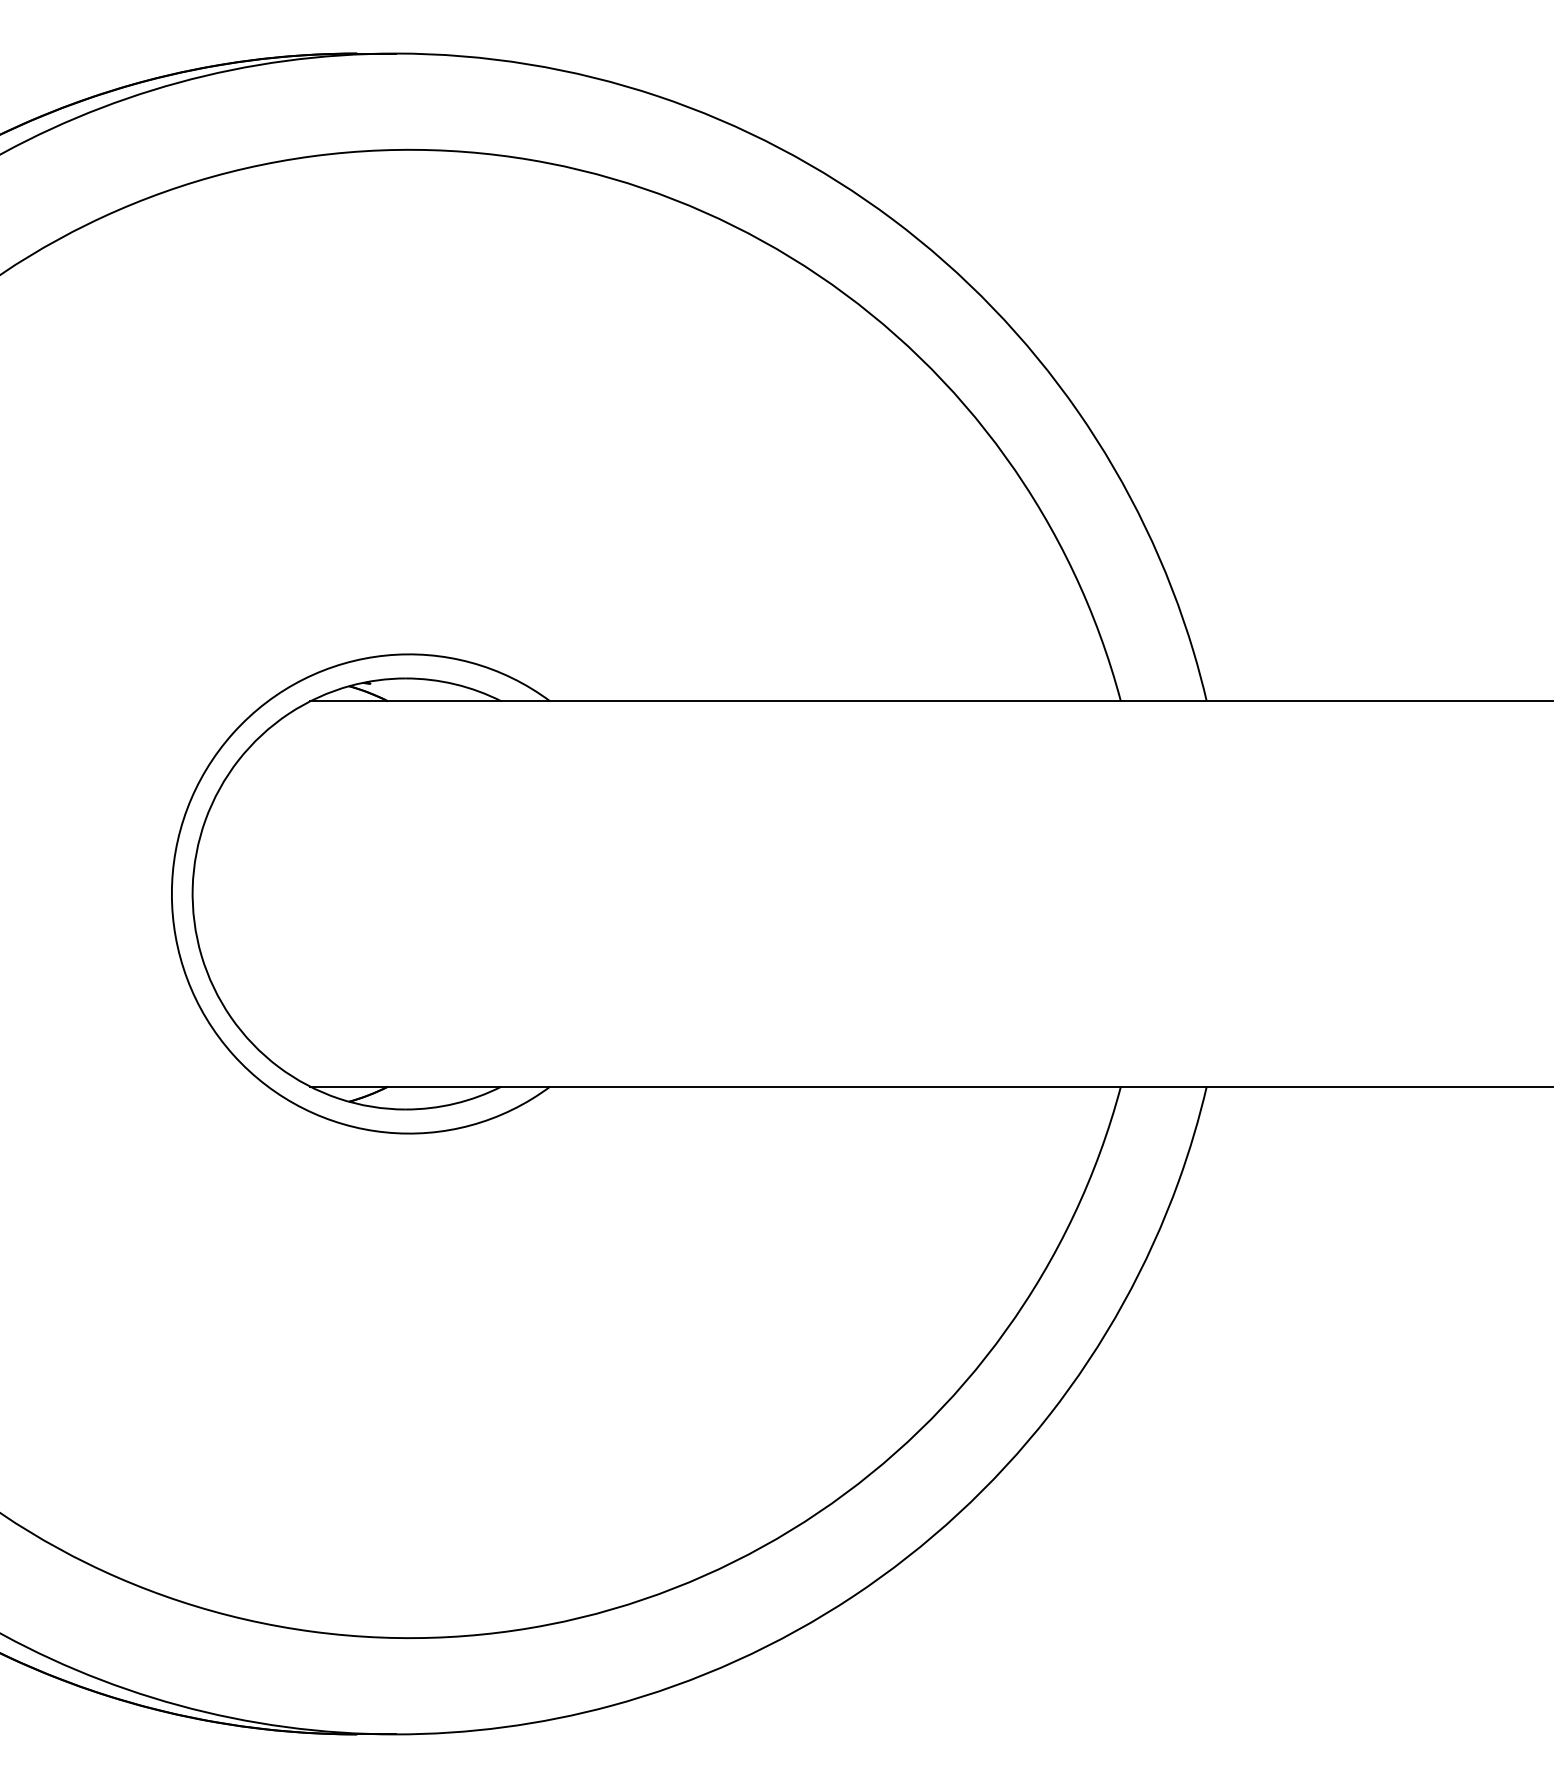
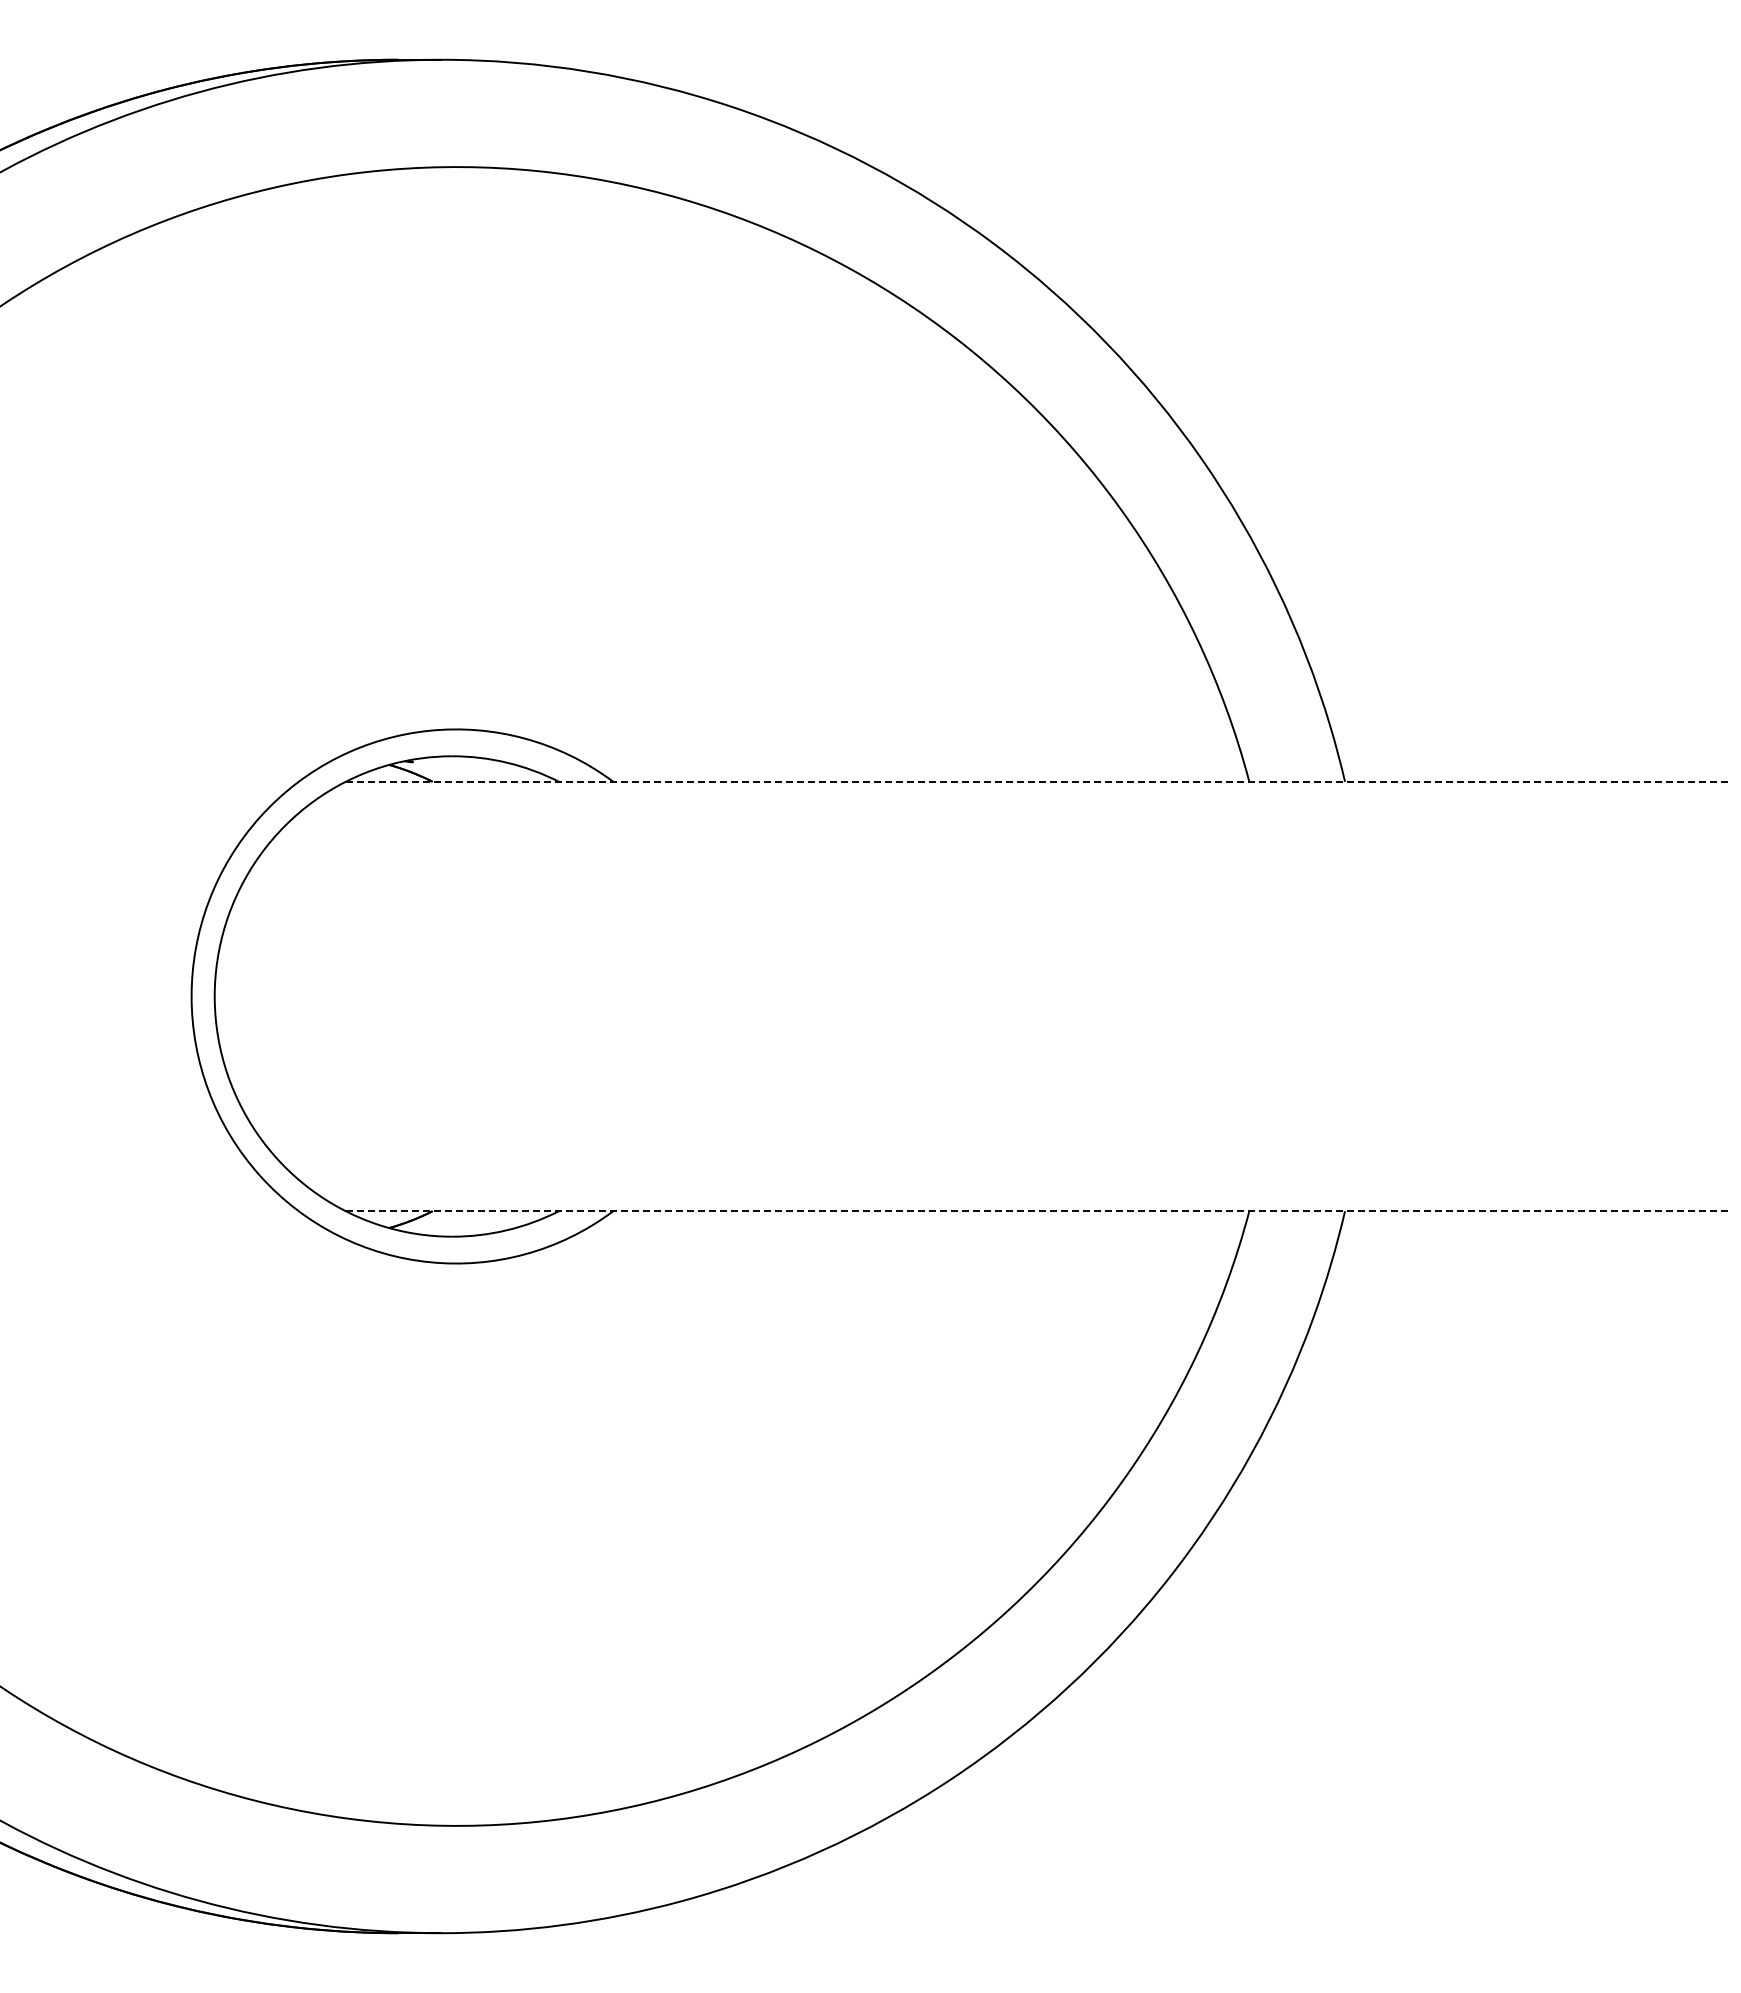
line: (931, 701) -> (1038, 781), solid -> dashed
line: (931, 1086) -> (1038, 1211), solid -> dashed

